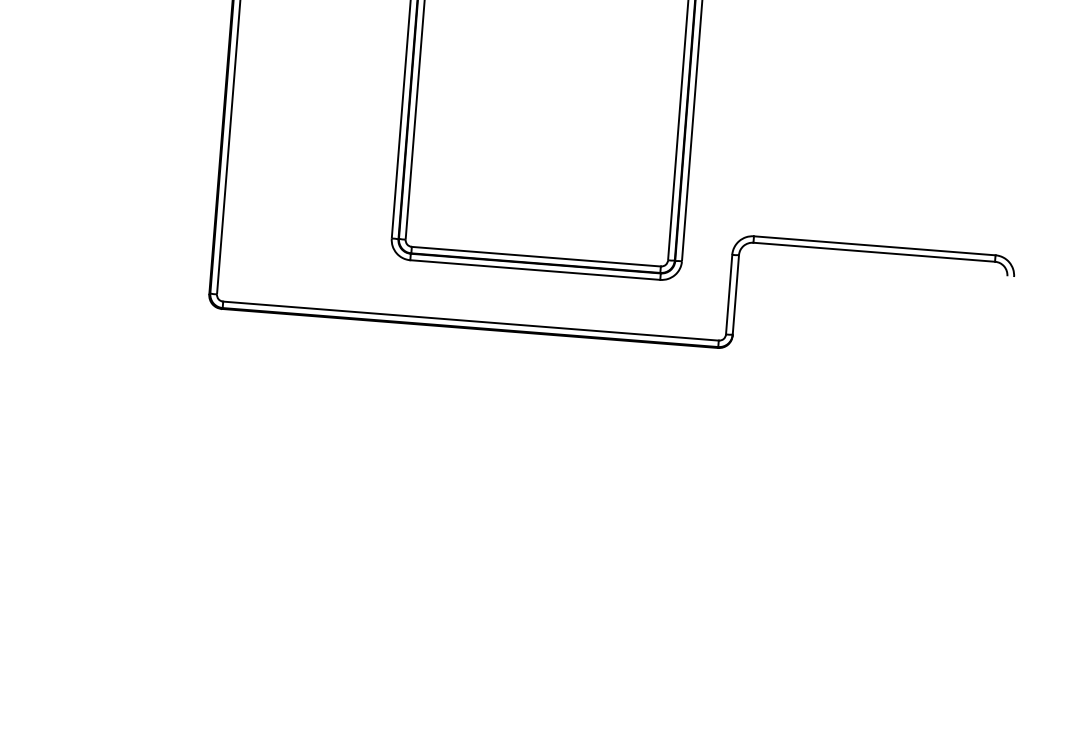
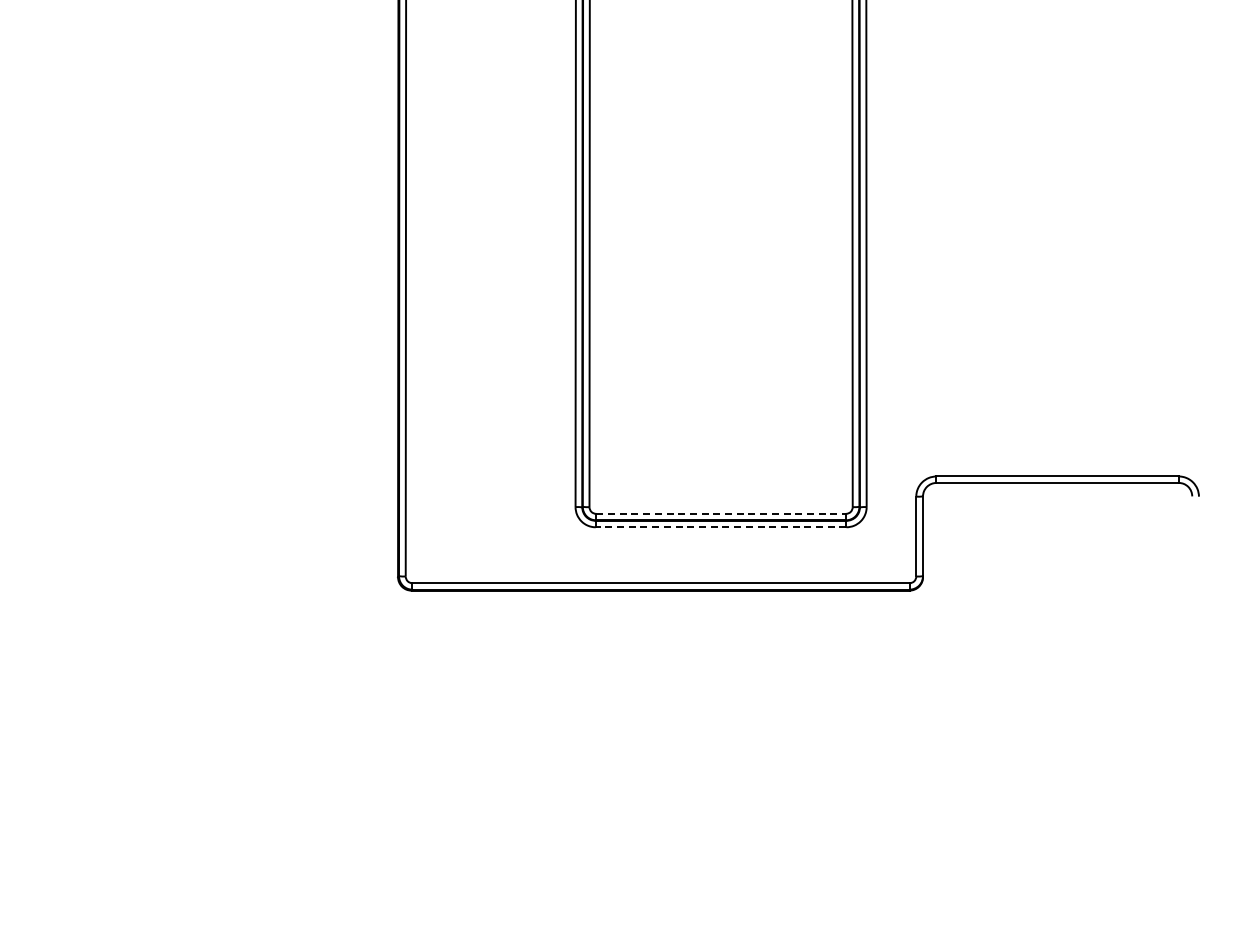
line: (536, 256) -> (721, 513), solid -> dashed
line: (534, 270) -> (720, 527), solid -> dashed

